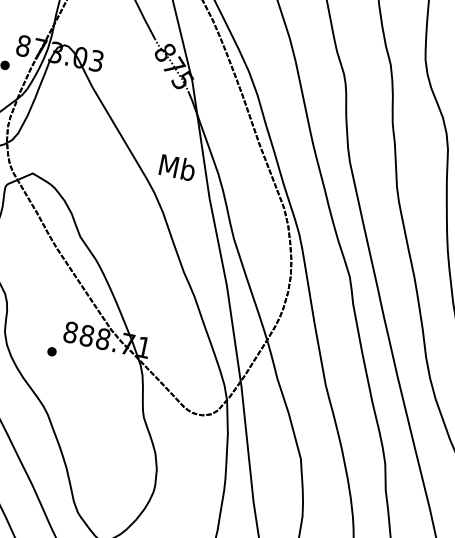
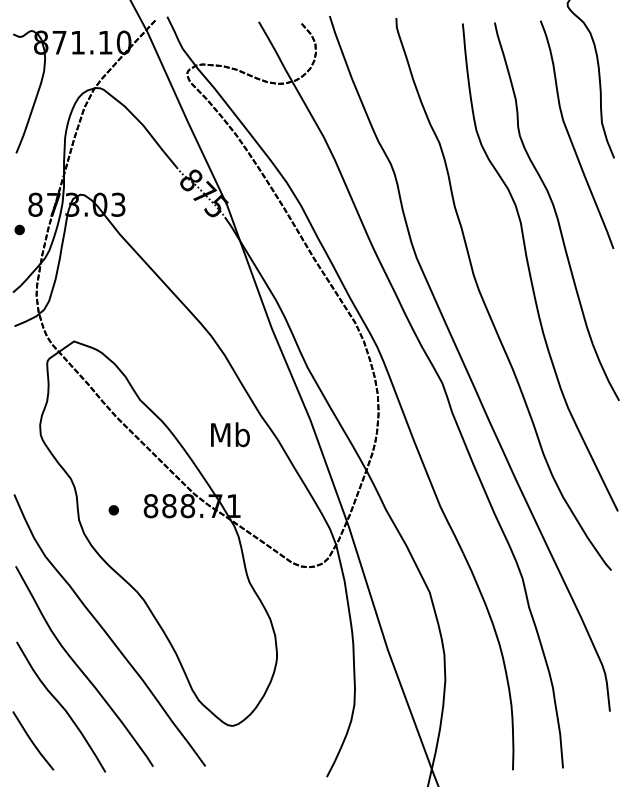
text: (177, 167) -> (230, 434), moved
part: (51, 351) -> (113, 510), moved

